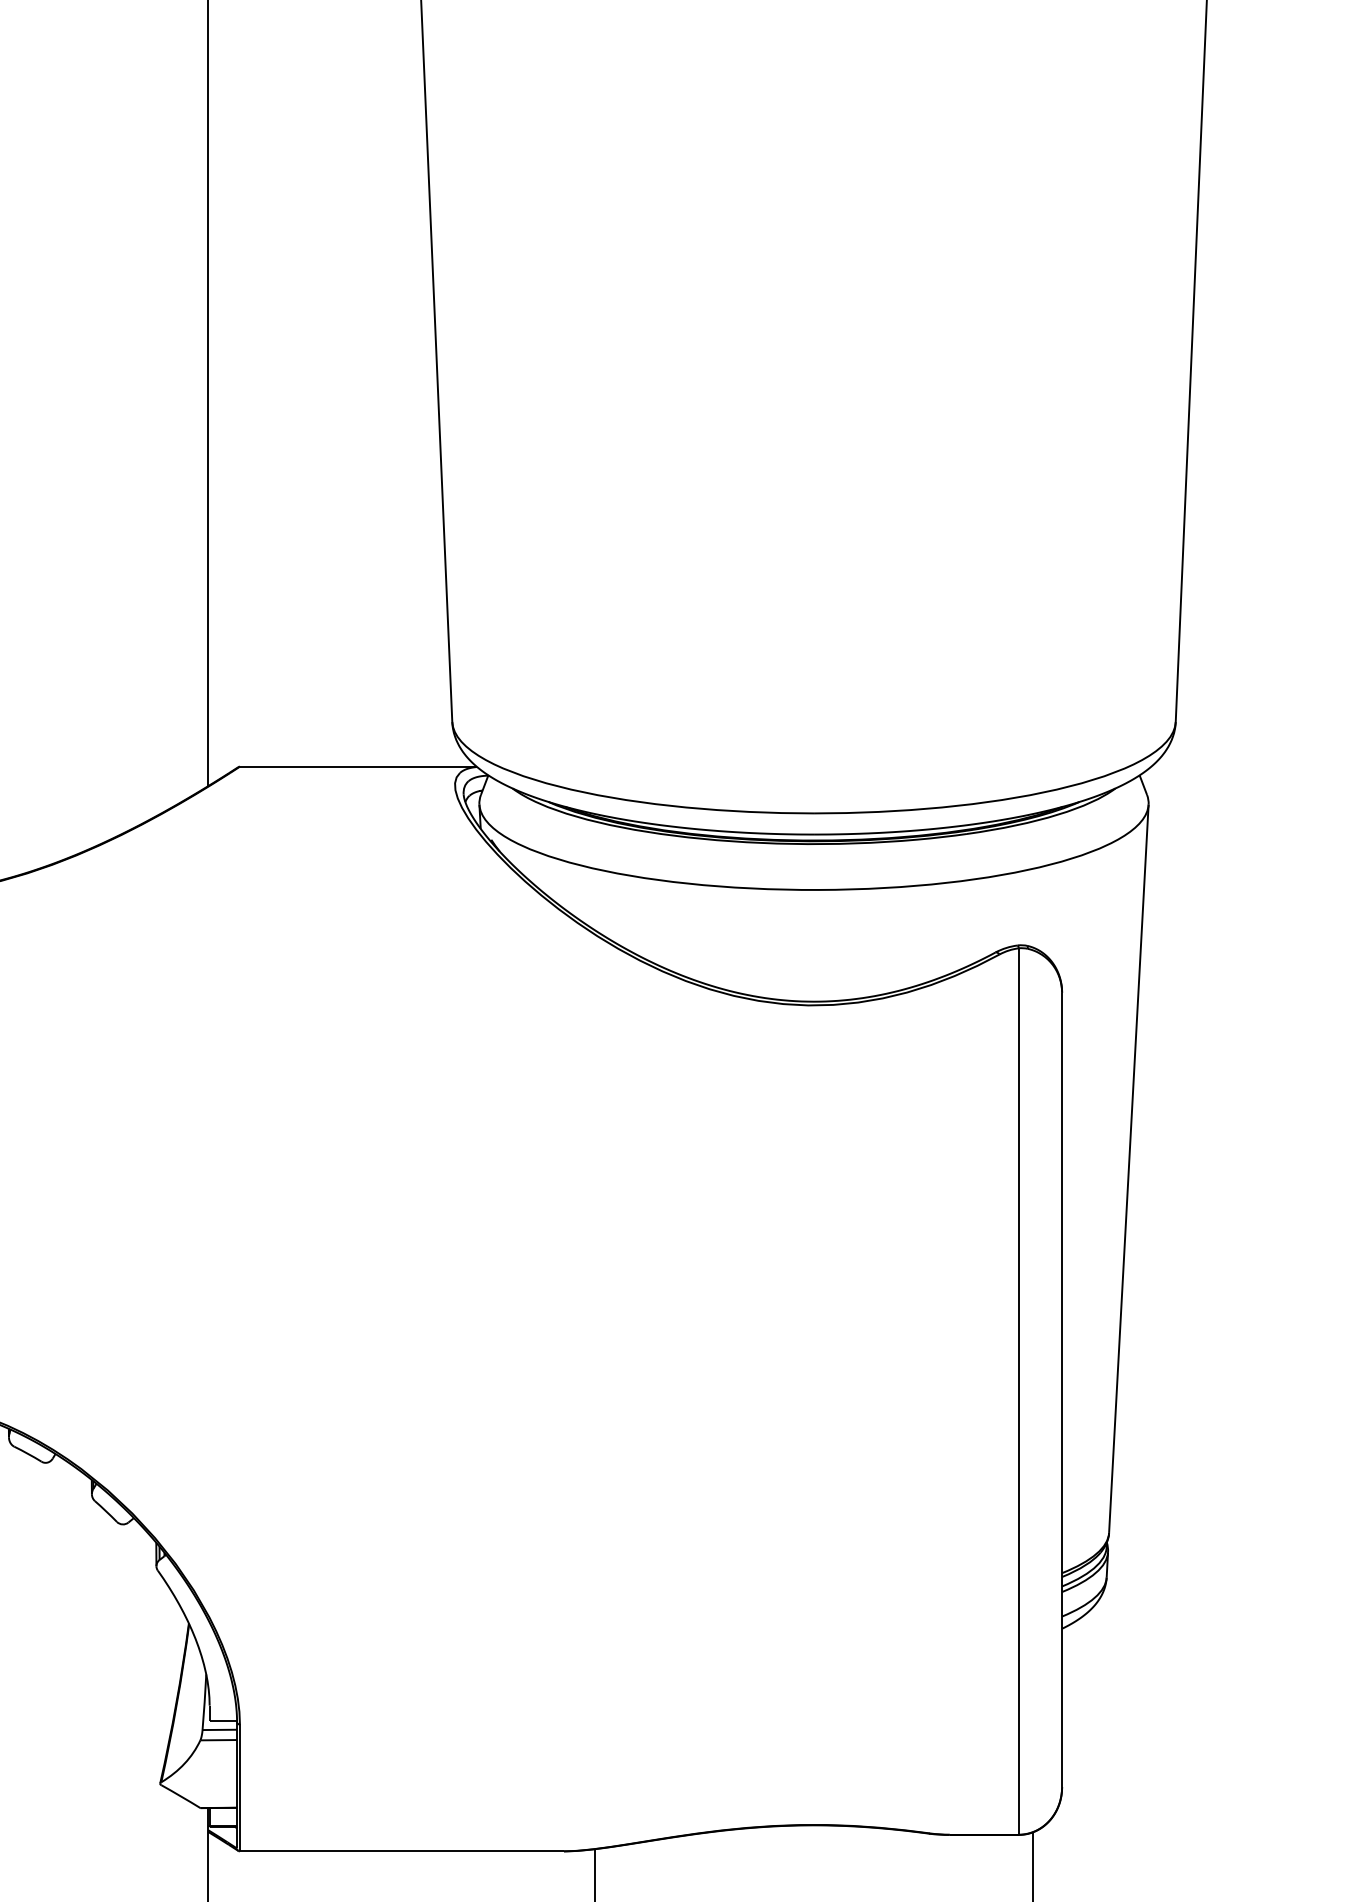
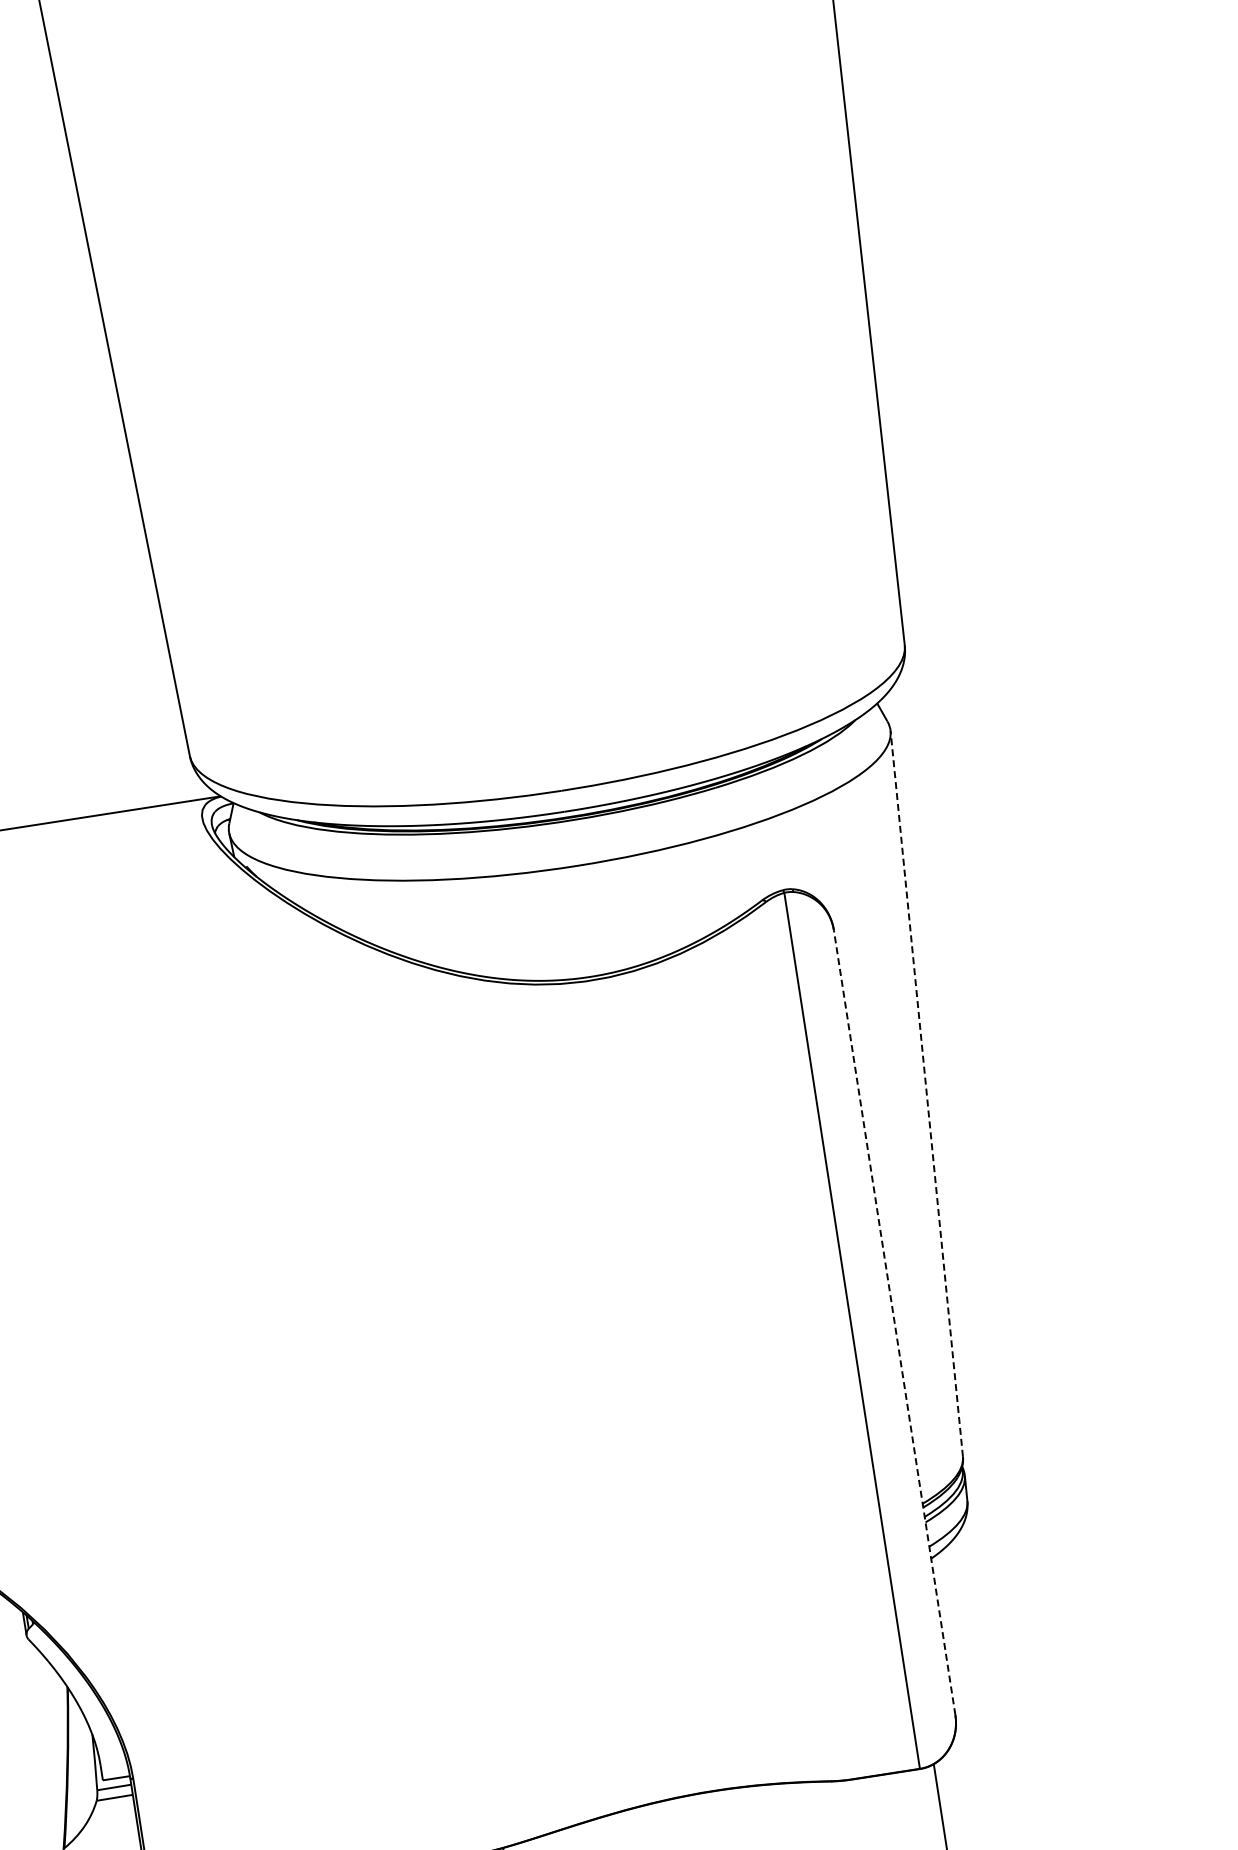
line: (1128, 1168) -> (926, 1093), solid -> dashed
line: (1062, 1389) -> (894, 1322), solid -> dashed

